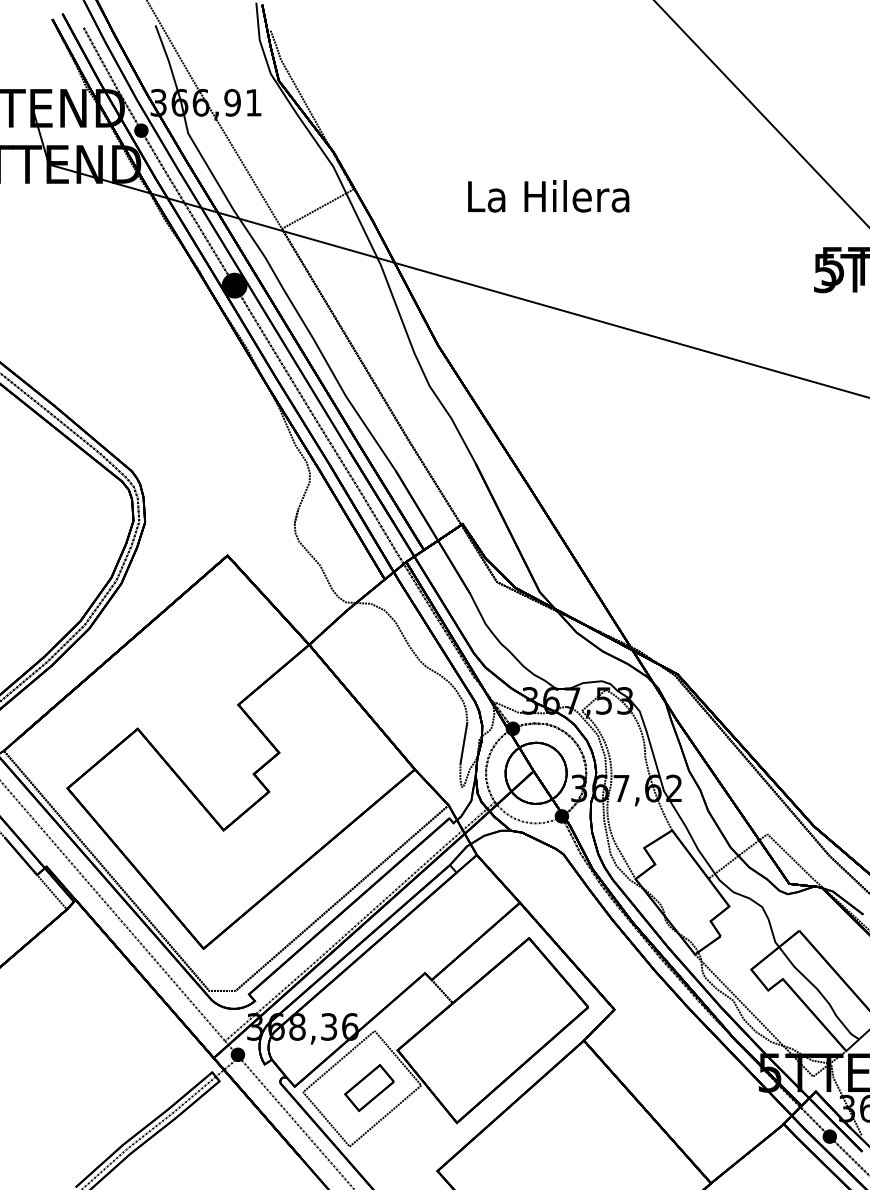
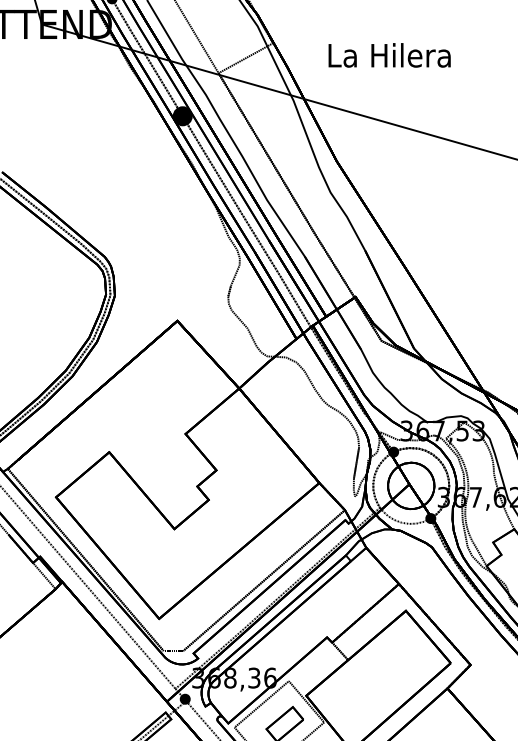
text: (548, 196) -> (389, 55), moved

